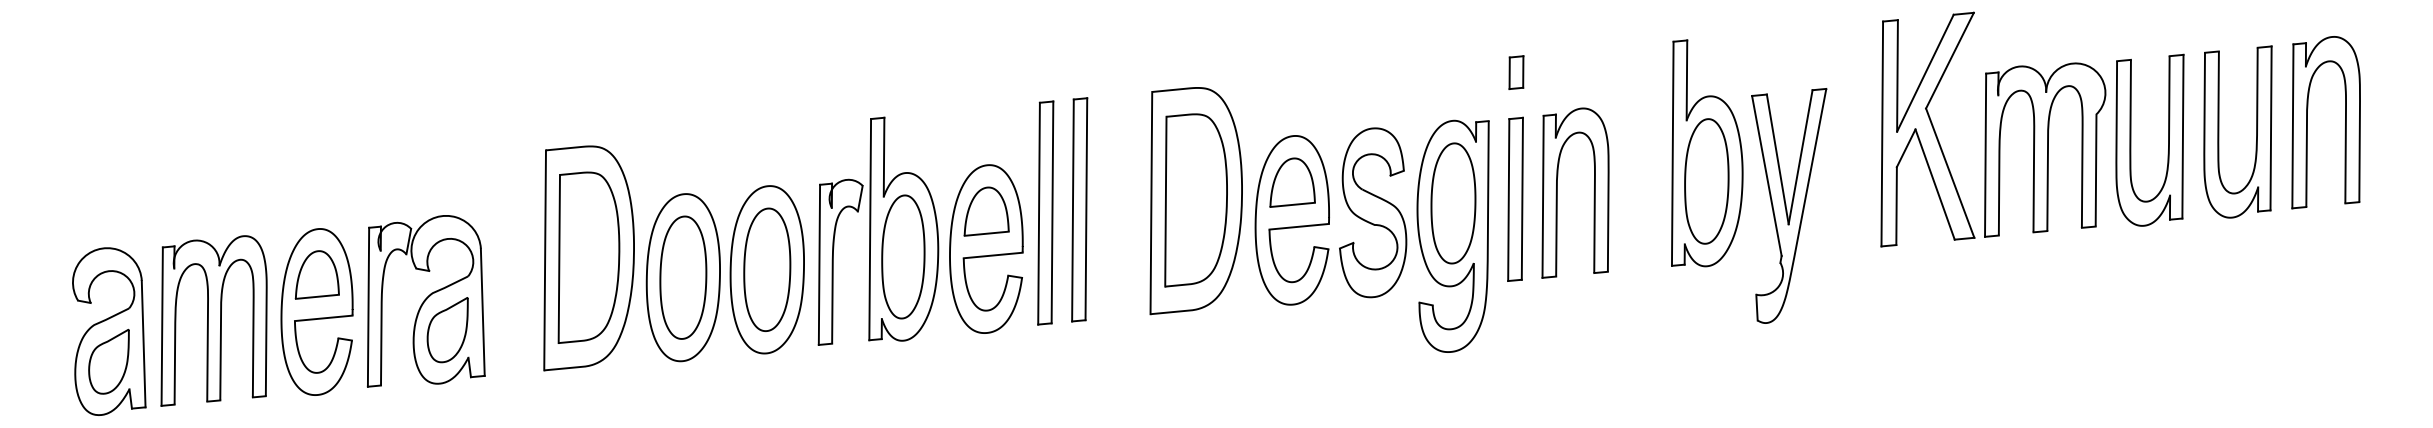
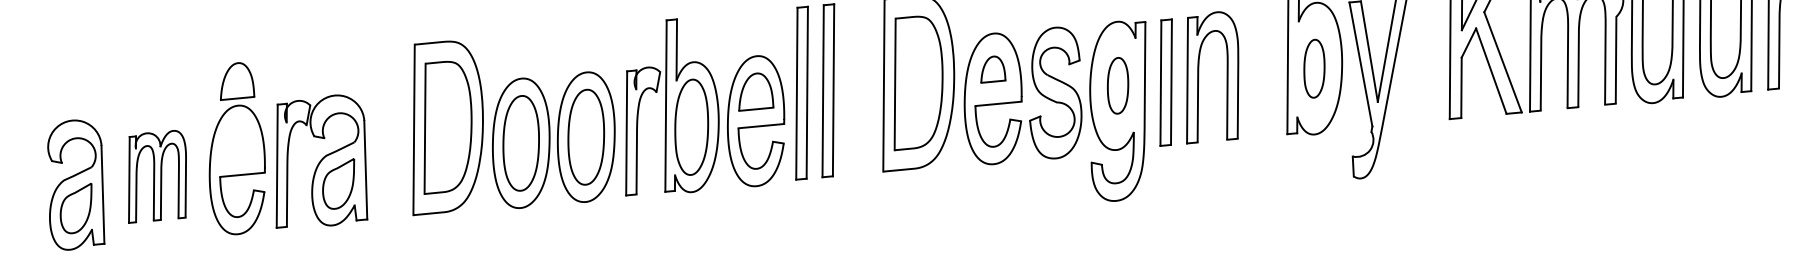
part: (1706, 181) -> (1314, 68), size x0.6
part: (1292, 182) -> (993, 69), size x0.7
part: (1453, 203) -> (1118, 85), size x0.6
part: (316, 274) -> (236, 81), moved
part: (213, 320) -> (157, 176), size x0.7

